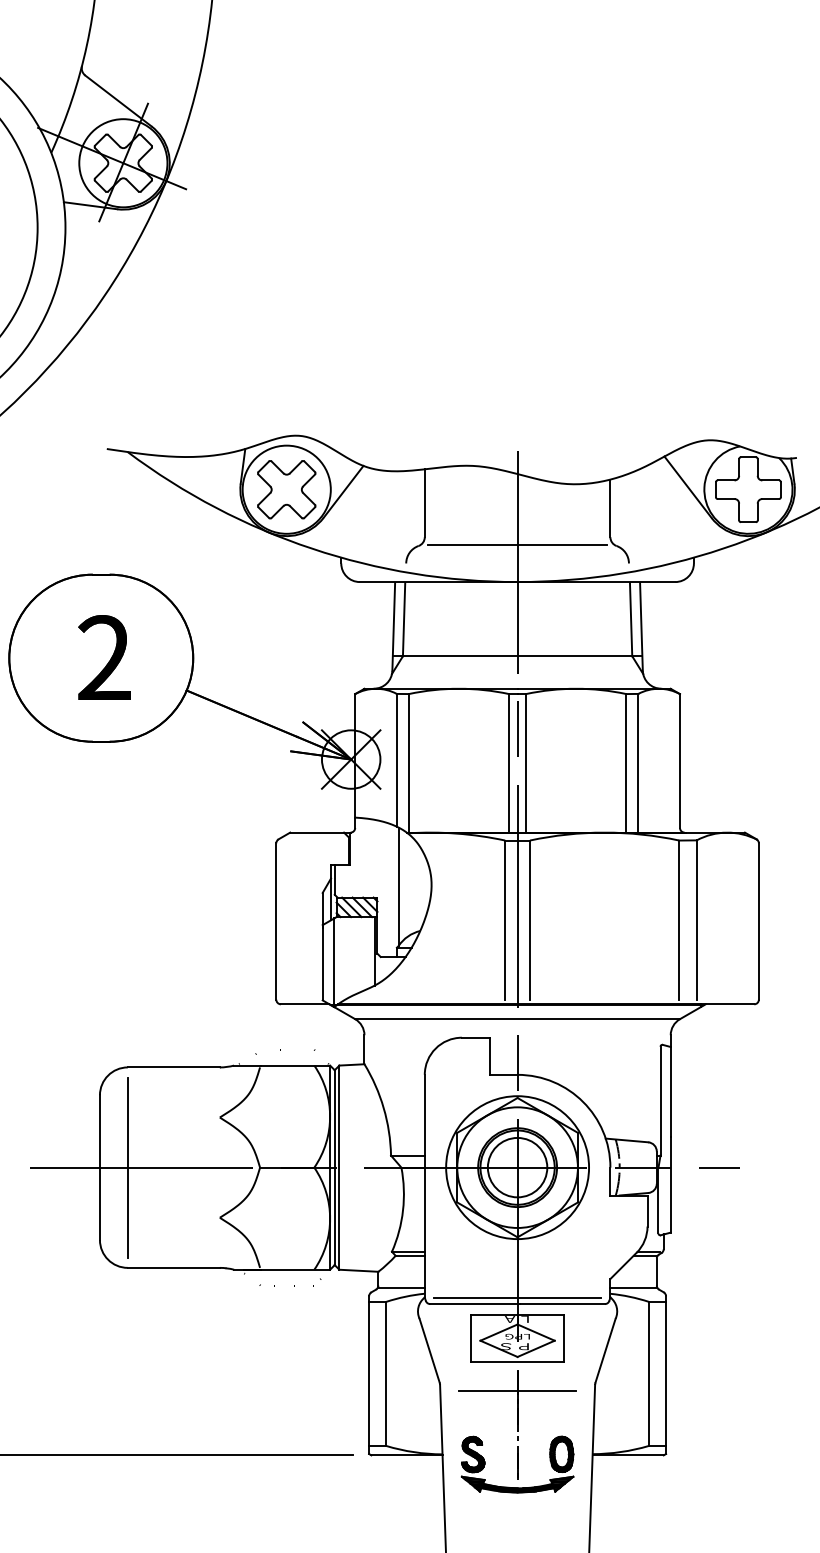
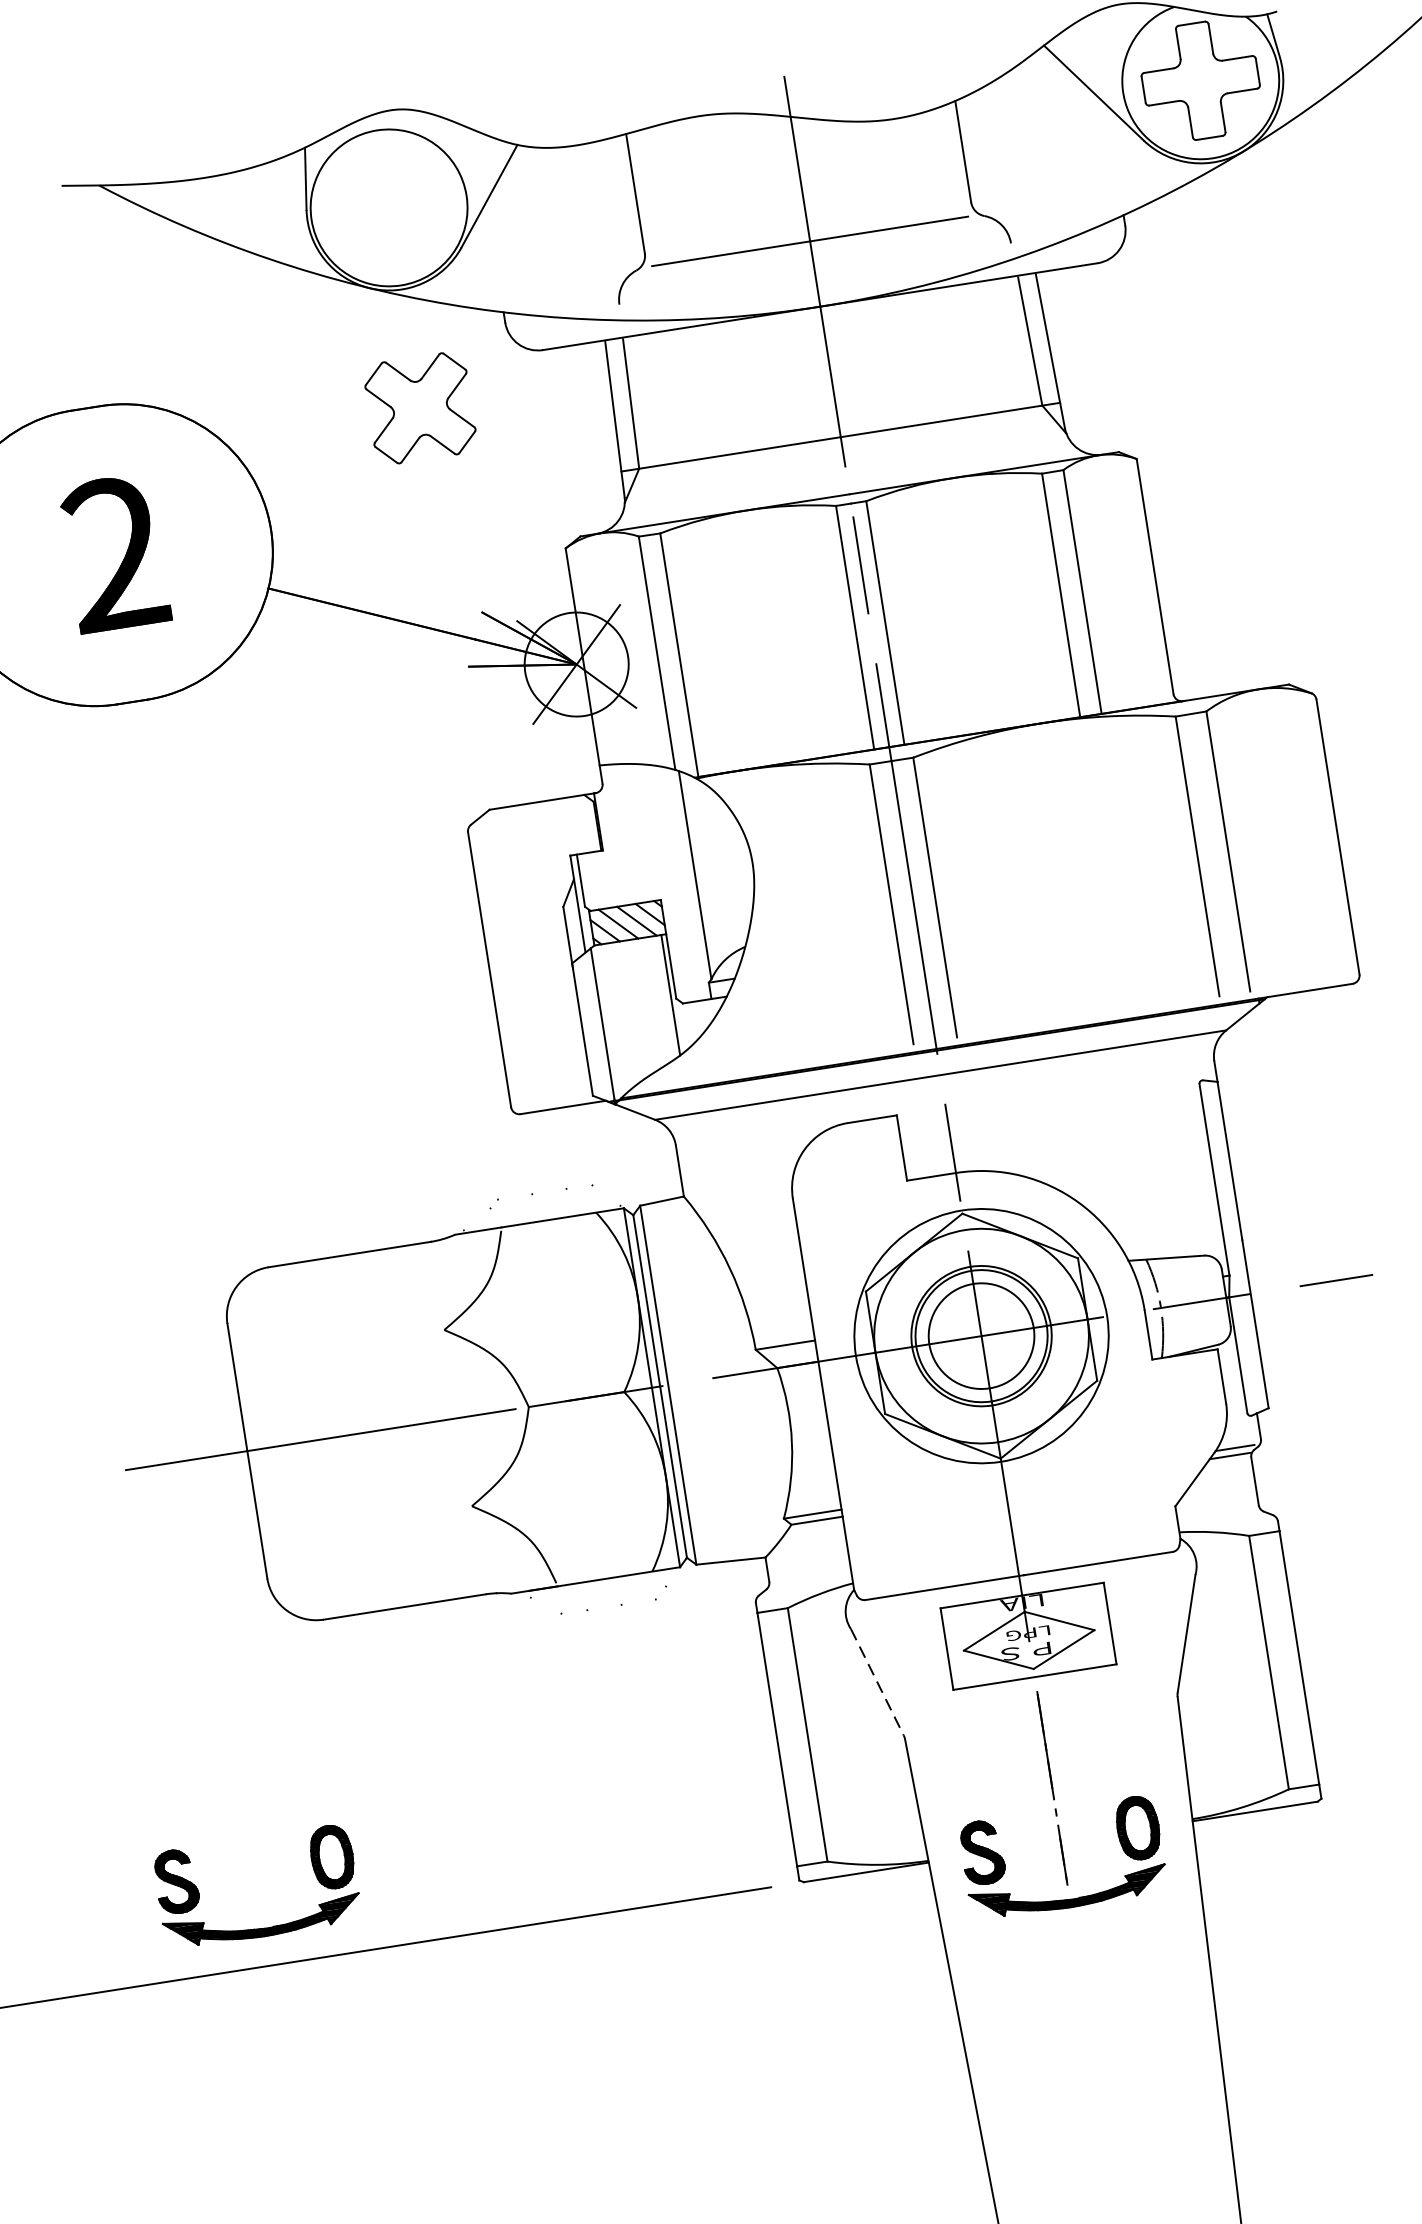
part: (286, 489) -> (419, 407), moved
line: (127, 1167) -> (295, 1443), removed
line: (401, 1288) -> (810, 1580), removed
line: (633, 1288) -> (1218, 1516), removed
line: (517, 1297) -> (1017, 1564), removed
line: (429, 1351) -> (877, 1683), solid -> dashed
line: (517, 1391) -> (1043, 1729), removed
part: (67, 1433) -> (263, 1927), added

